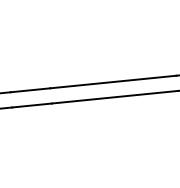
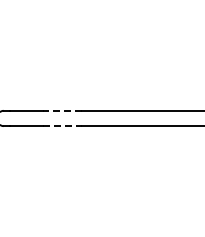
line: (30, 89) -> (62, 110), solid -> dashed
line: (32, 105) -> (62, 126), solid -> dashed

